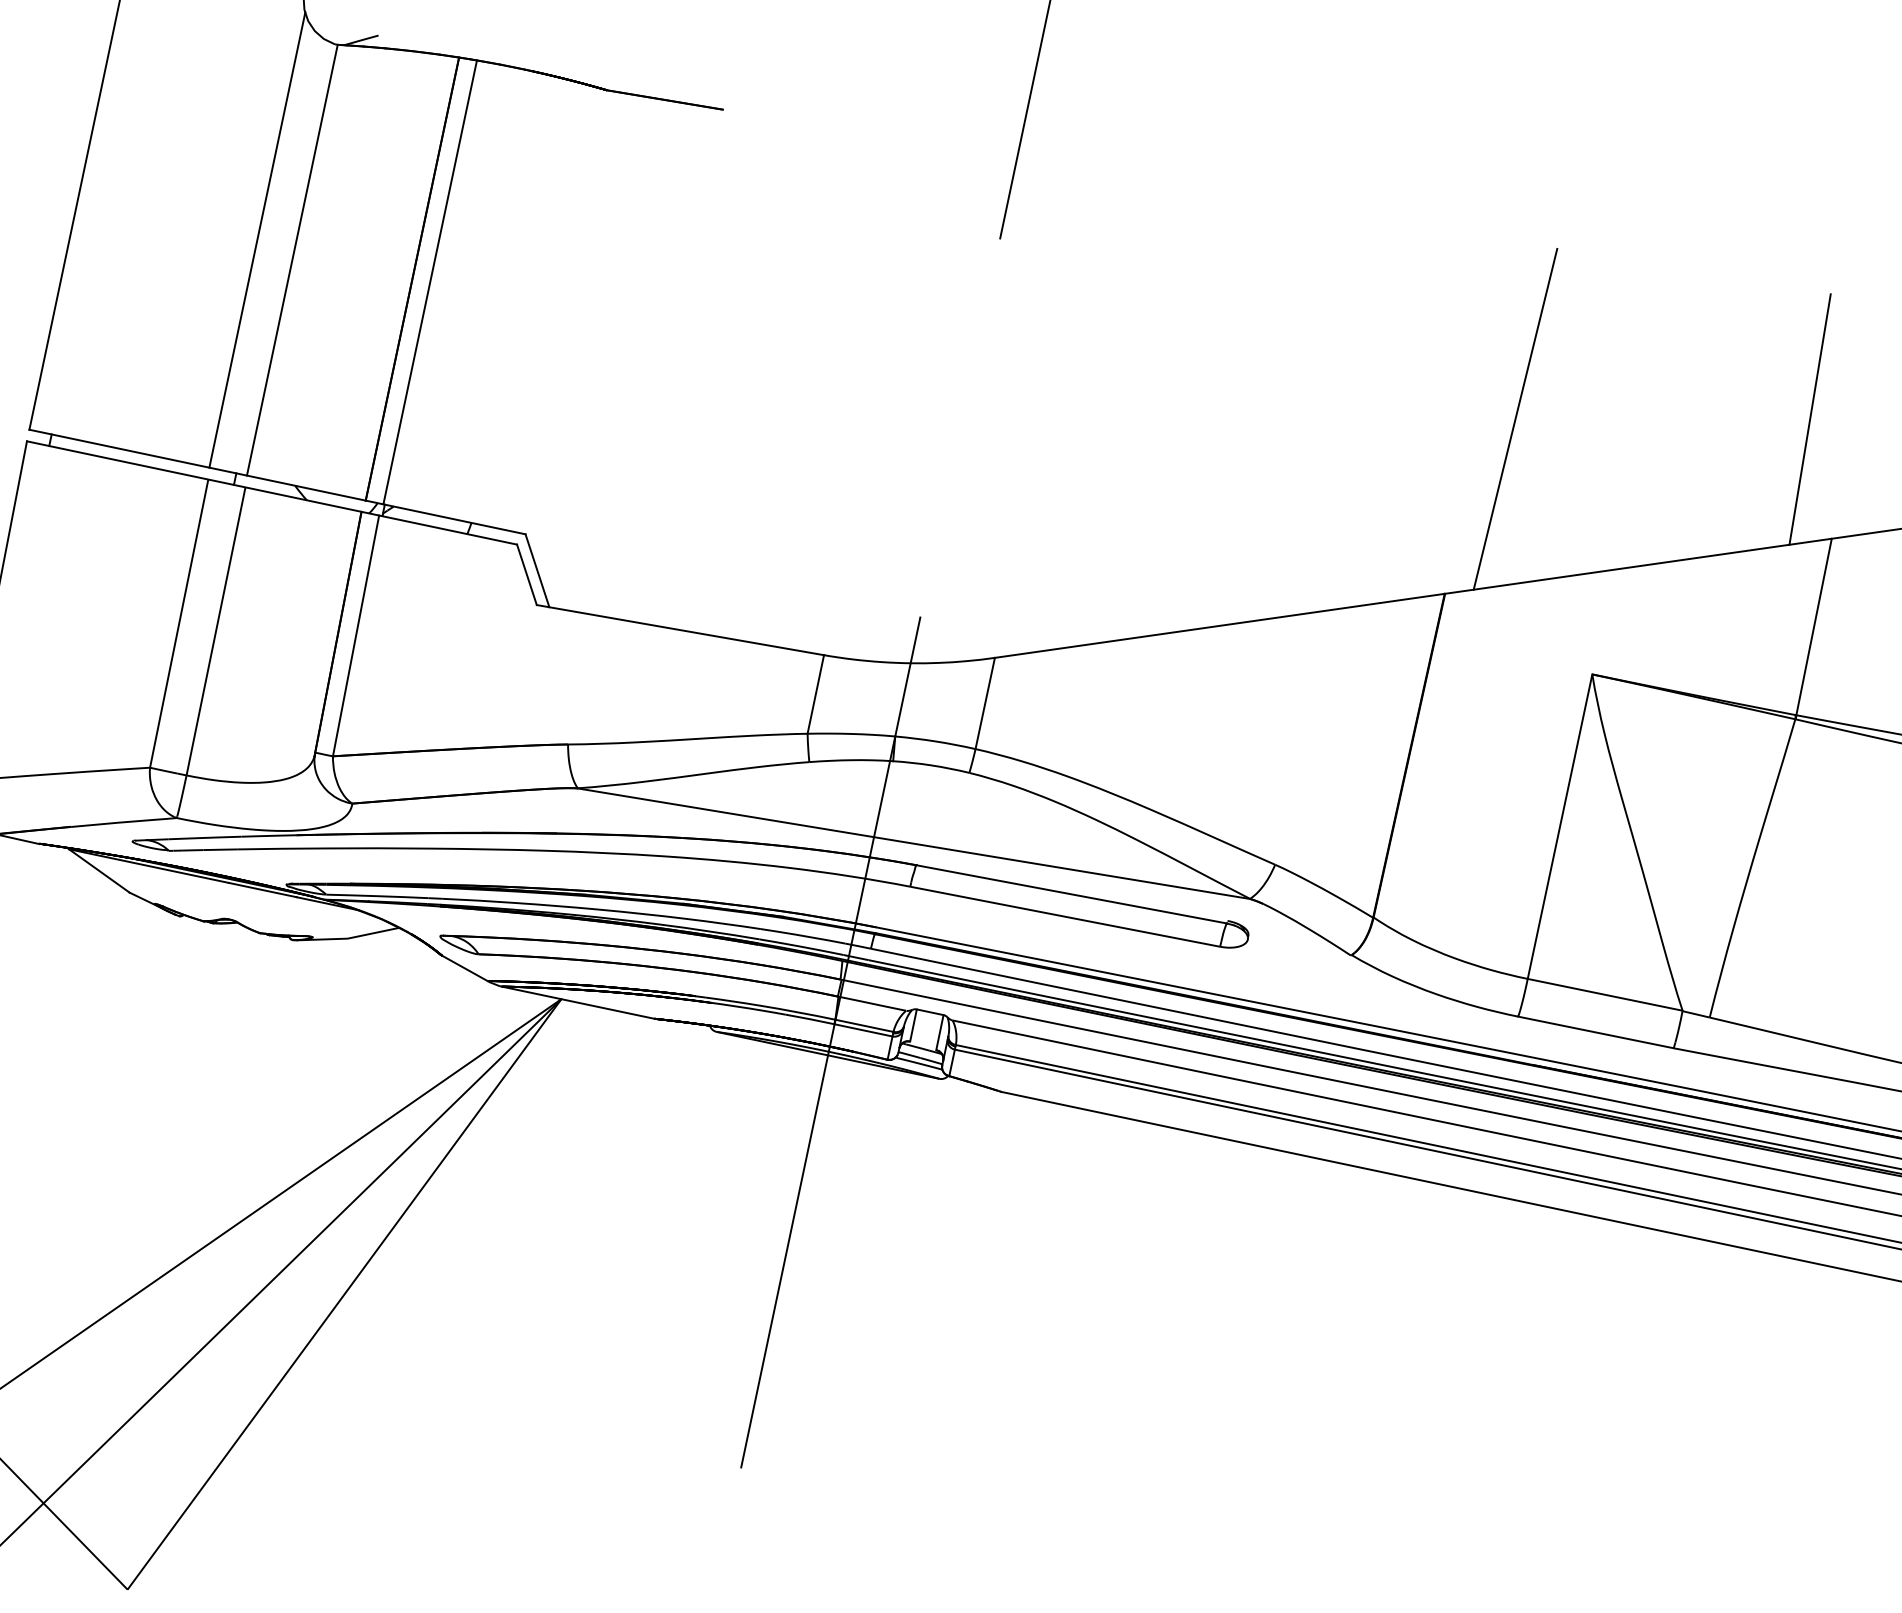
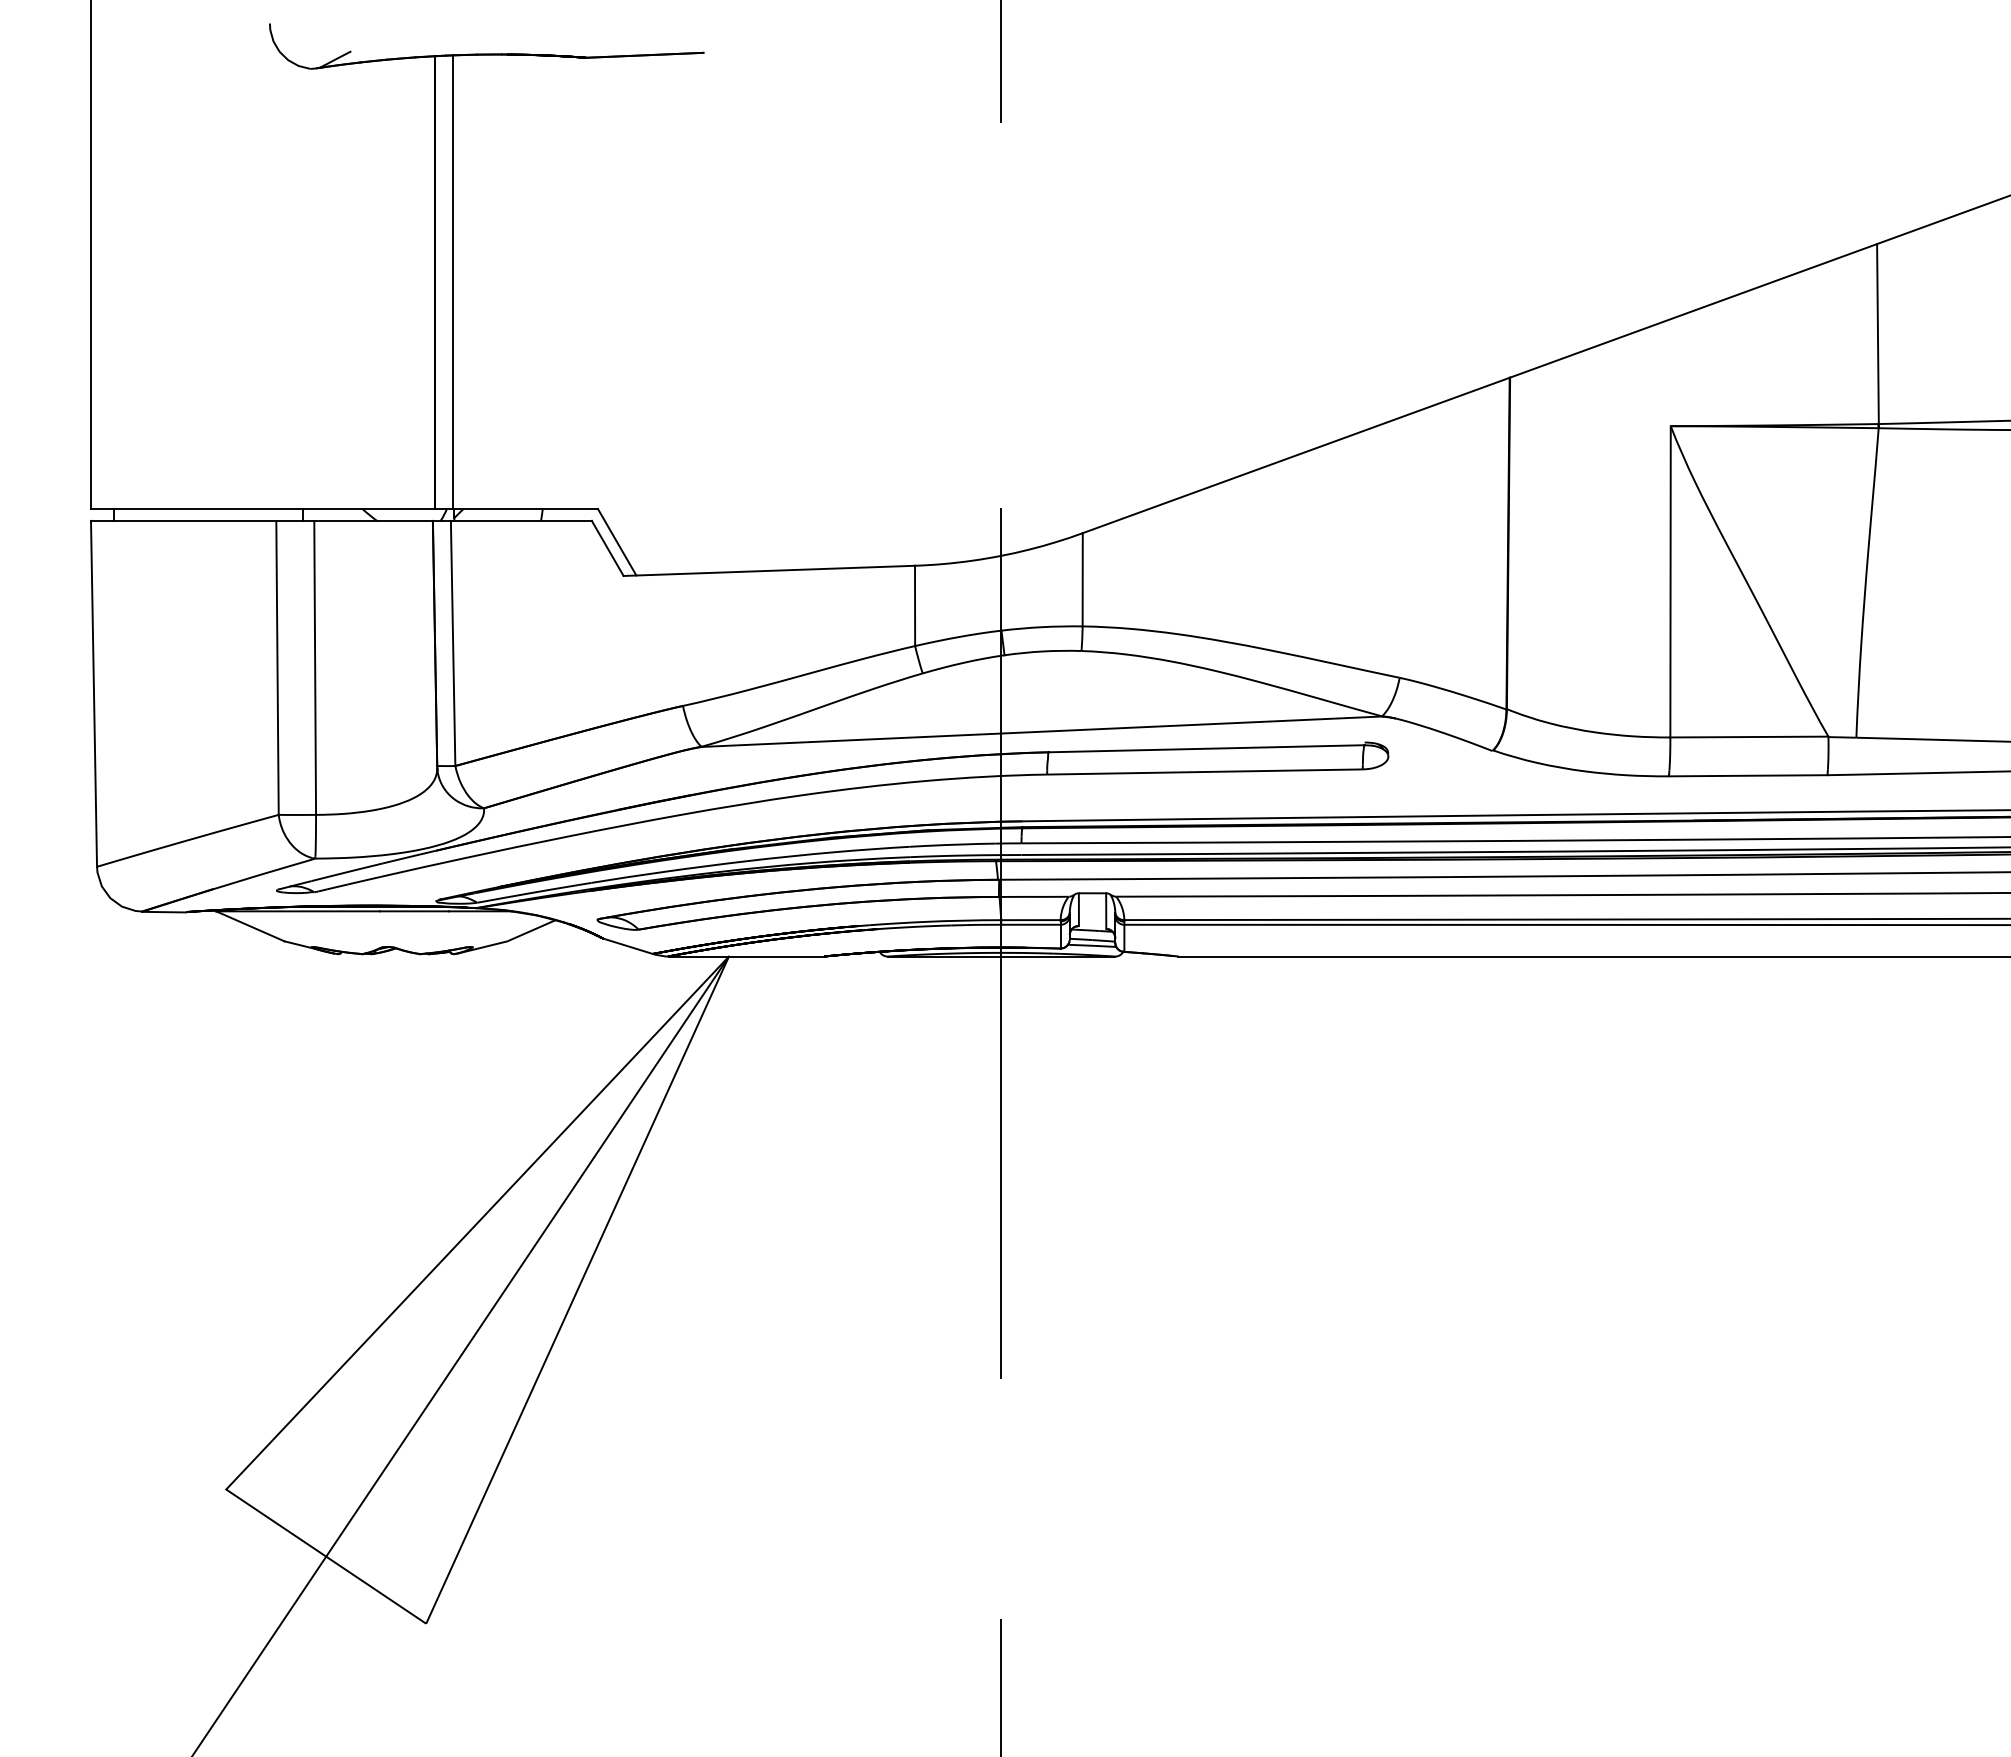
line: (256, 240) -> (274, 276), removed
line: (292, 259) -> (313, 288), removed
line: (1515, 419) -> (1542, 192), removed
line: (1809, 419) -> (1830, 131), removed

